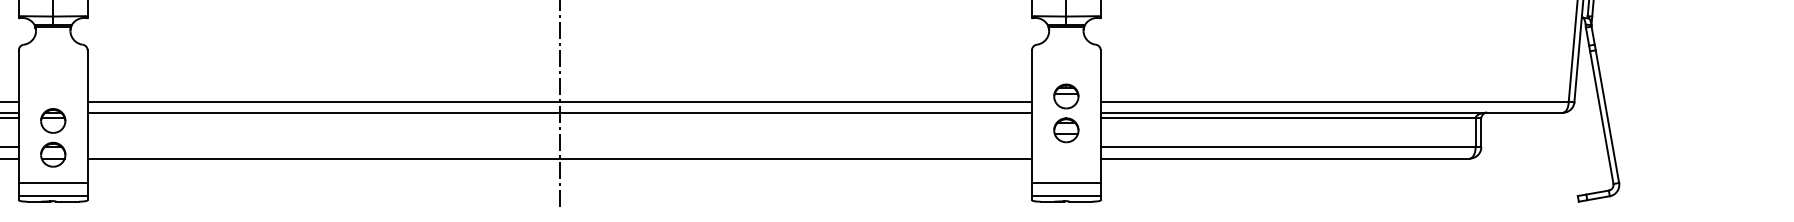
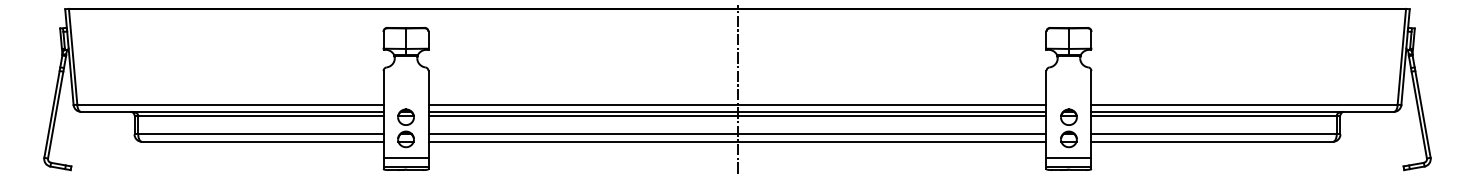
part: (1065, 113) -> (1068, 128), moved
line: (559, 118) -> (737, 115), added
line: (559, 147) -> (737, 134), added

